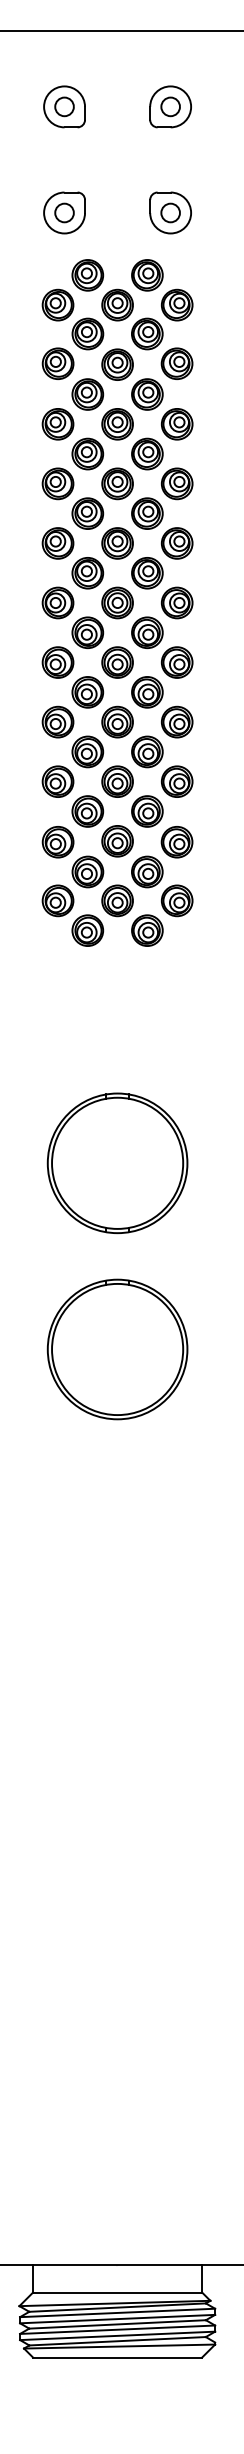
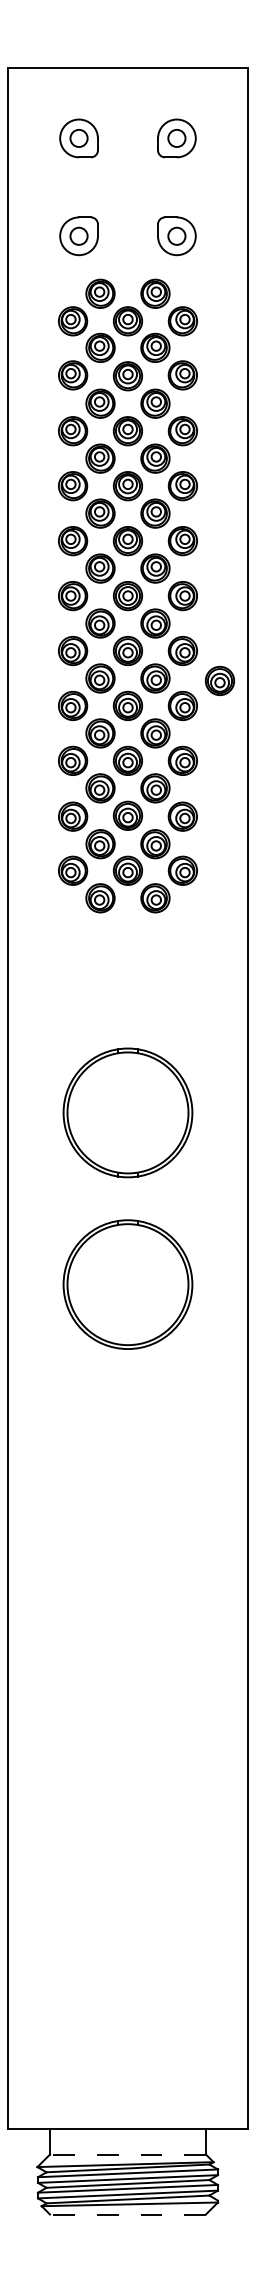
part: (216, 694) -> (219, 680), added
line: (117, 2292) -> (127, 2154), solid -> dashed
line: (117, 2357) -> (127, 2214), solid -> dashed

